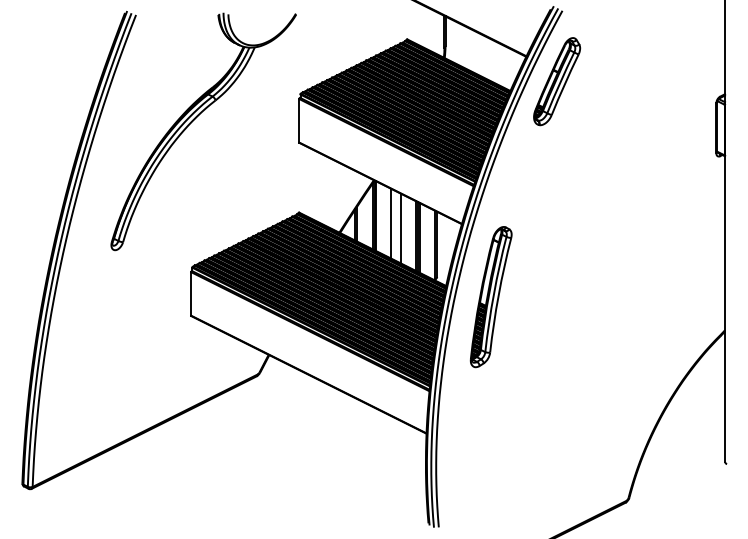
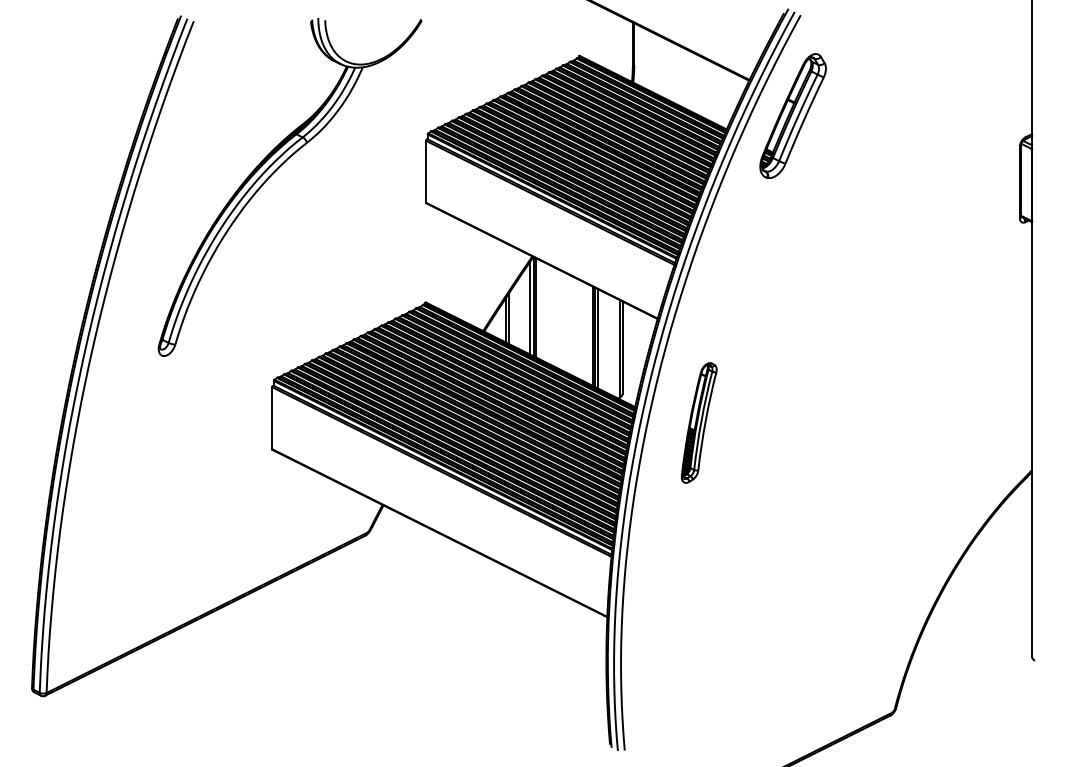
line: (391, 223) -> (557, 318), removed
line: (401, 228) -> (571, 325), removed
part: (490, 297) -> (698, 423), size x0.6

